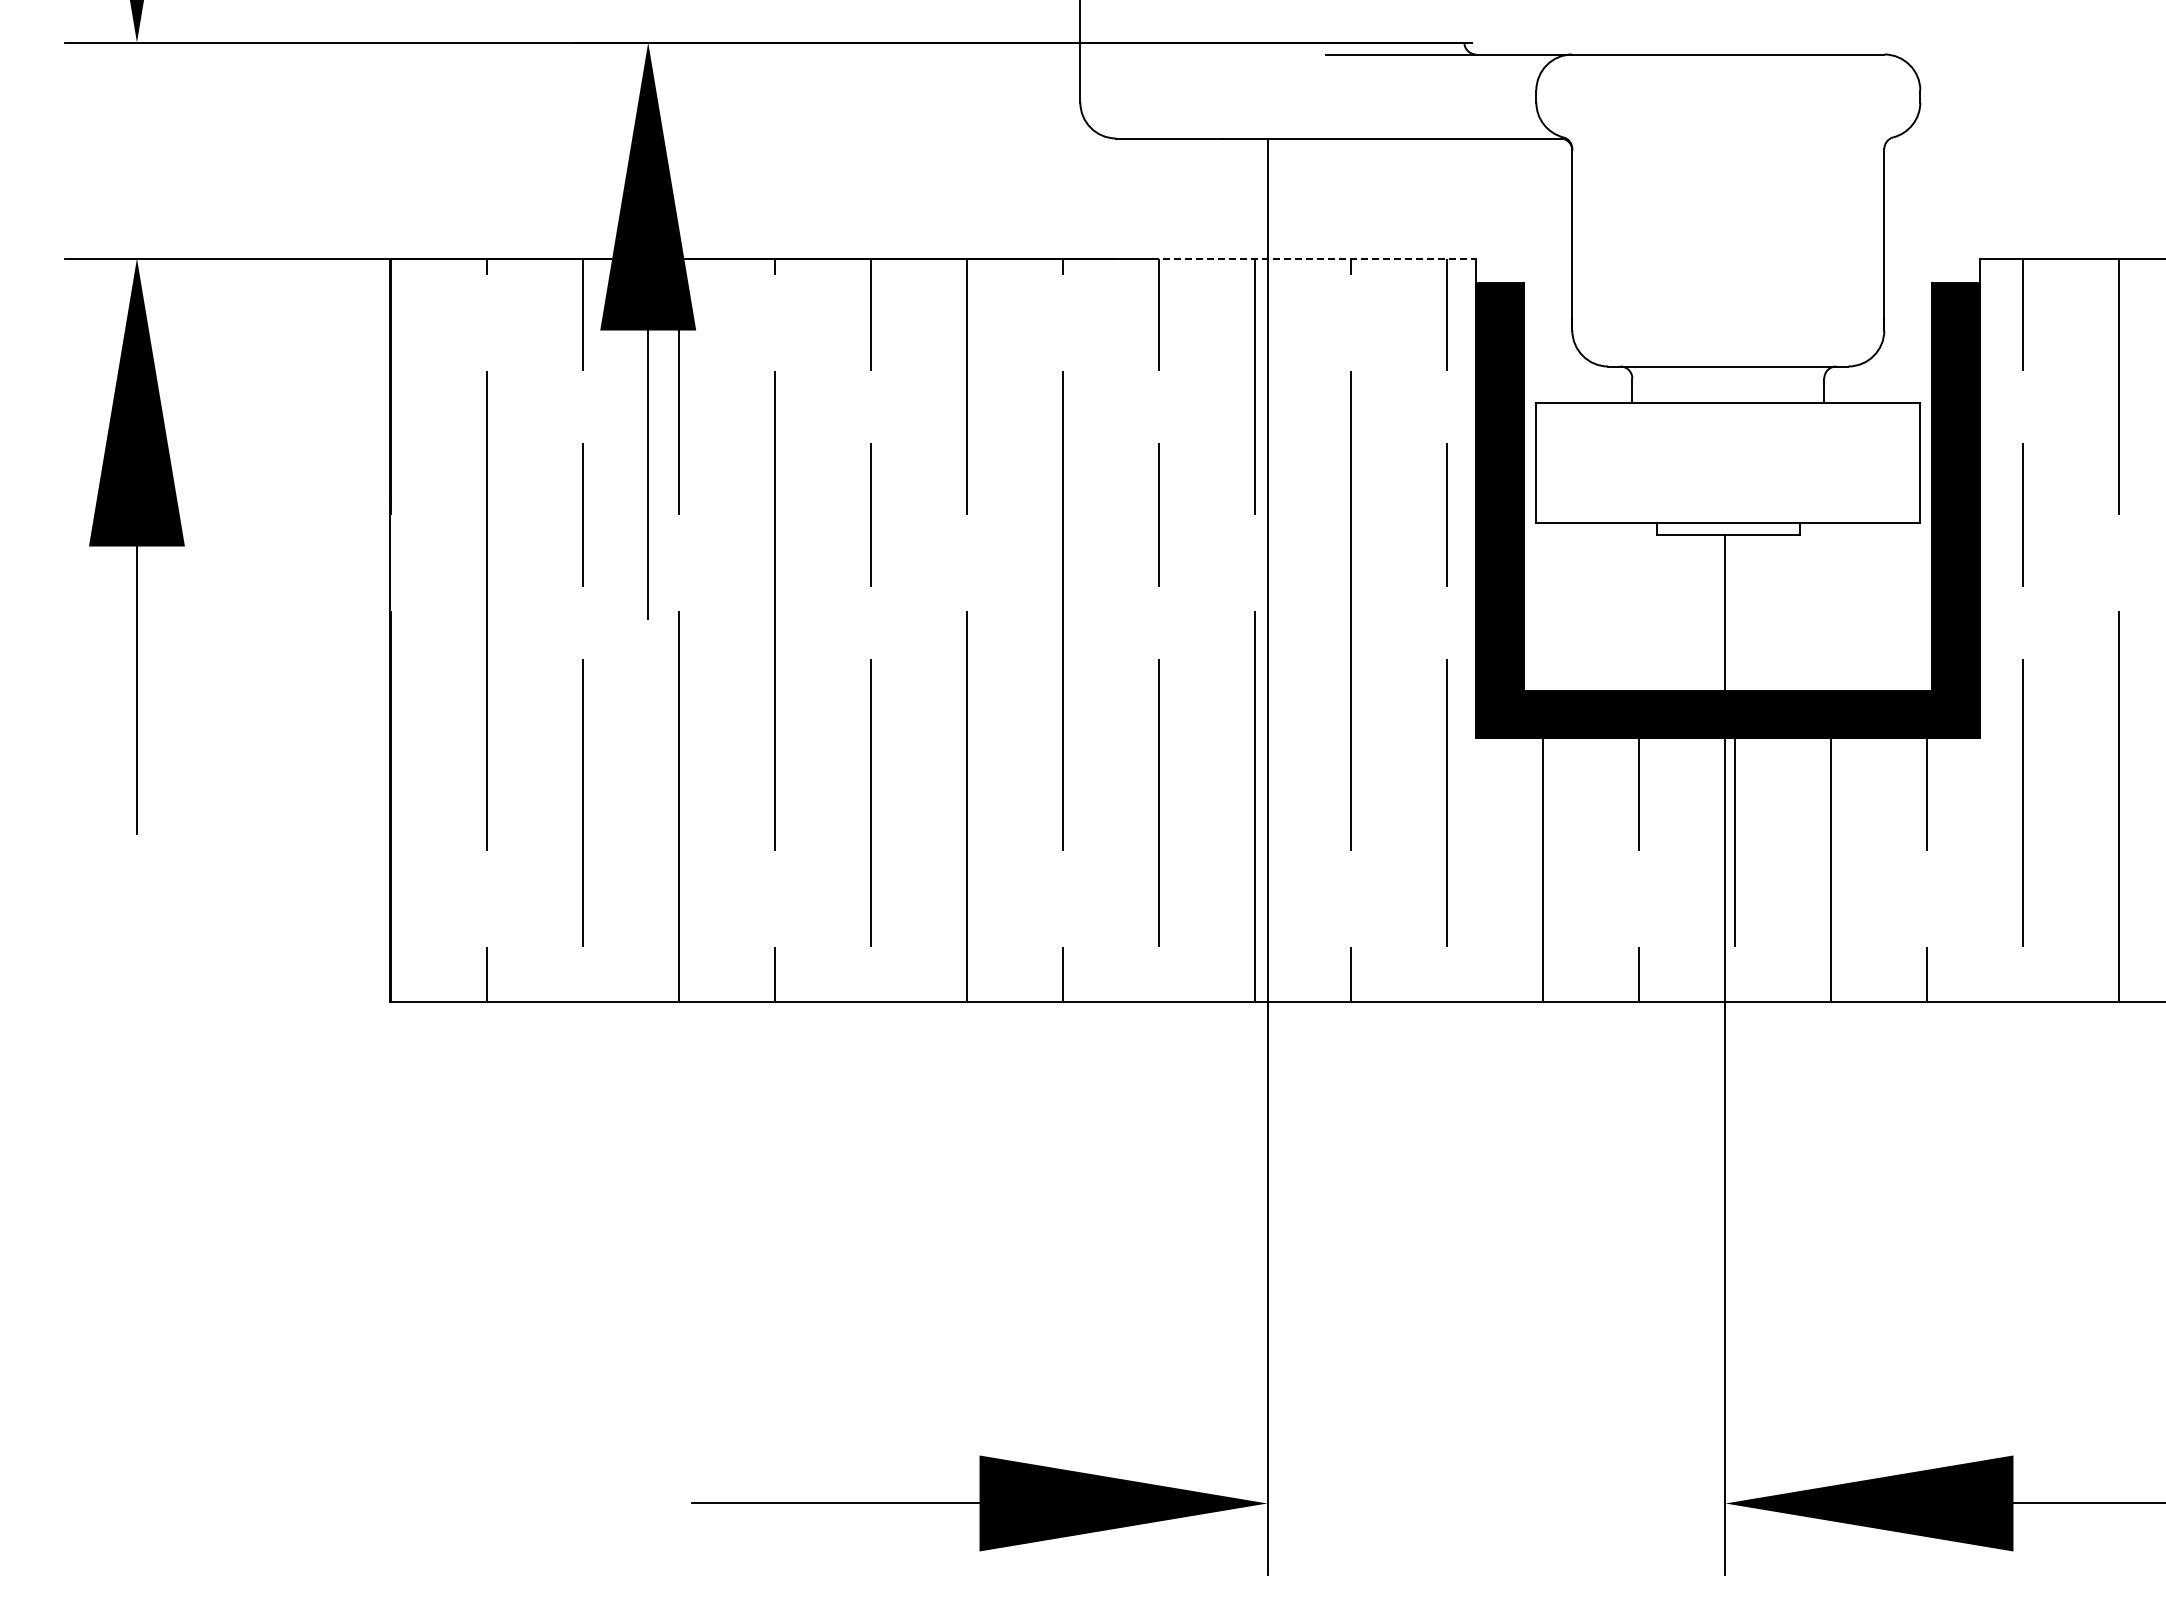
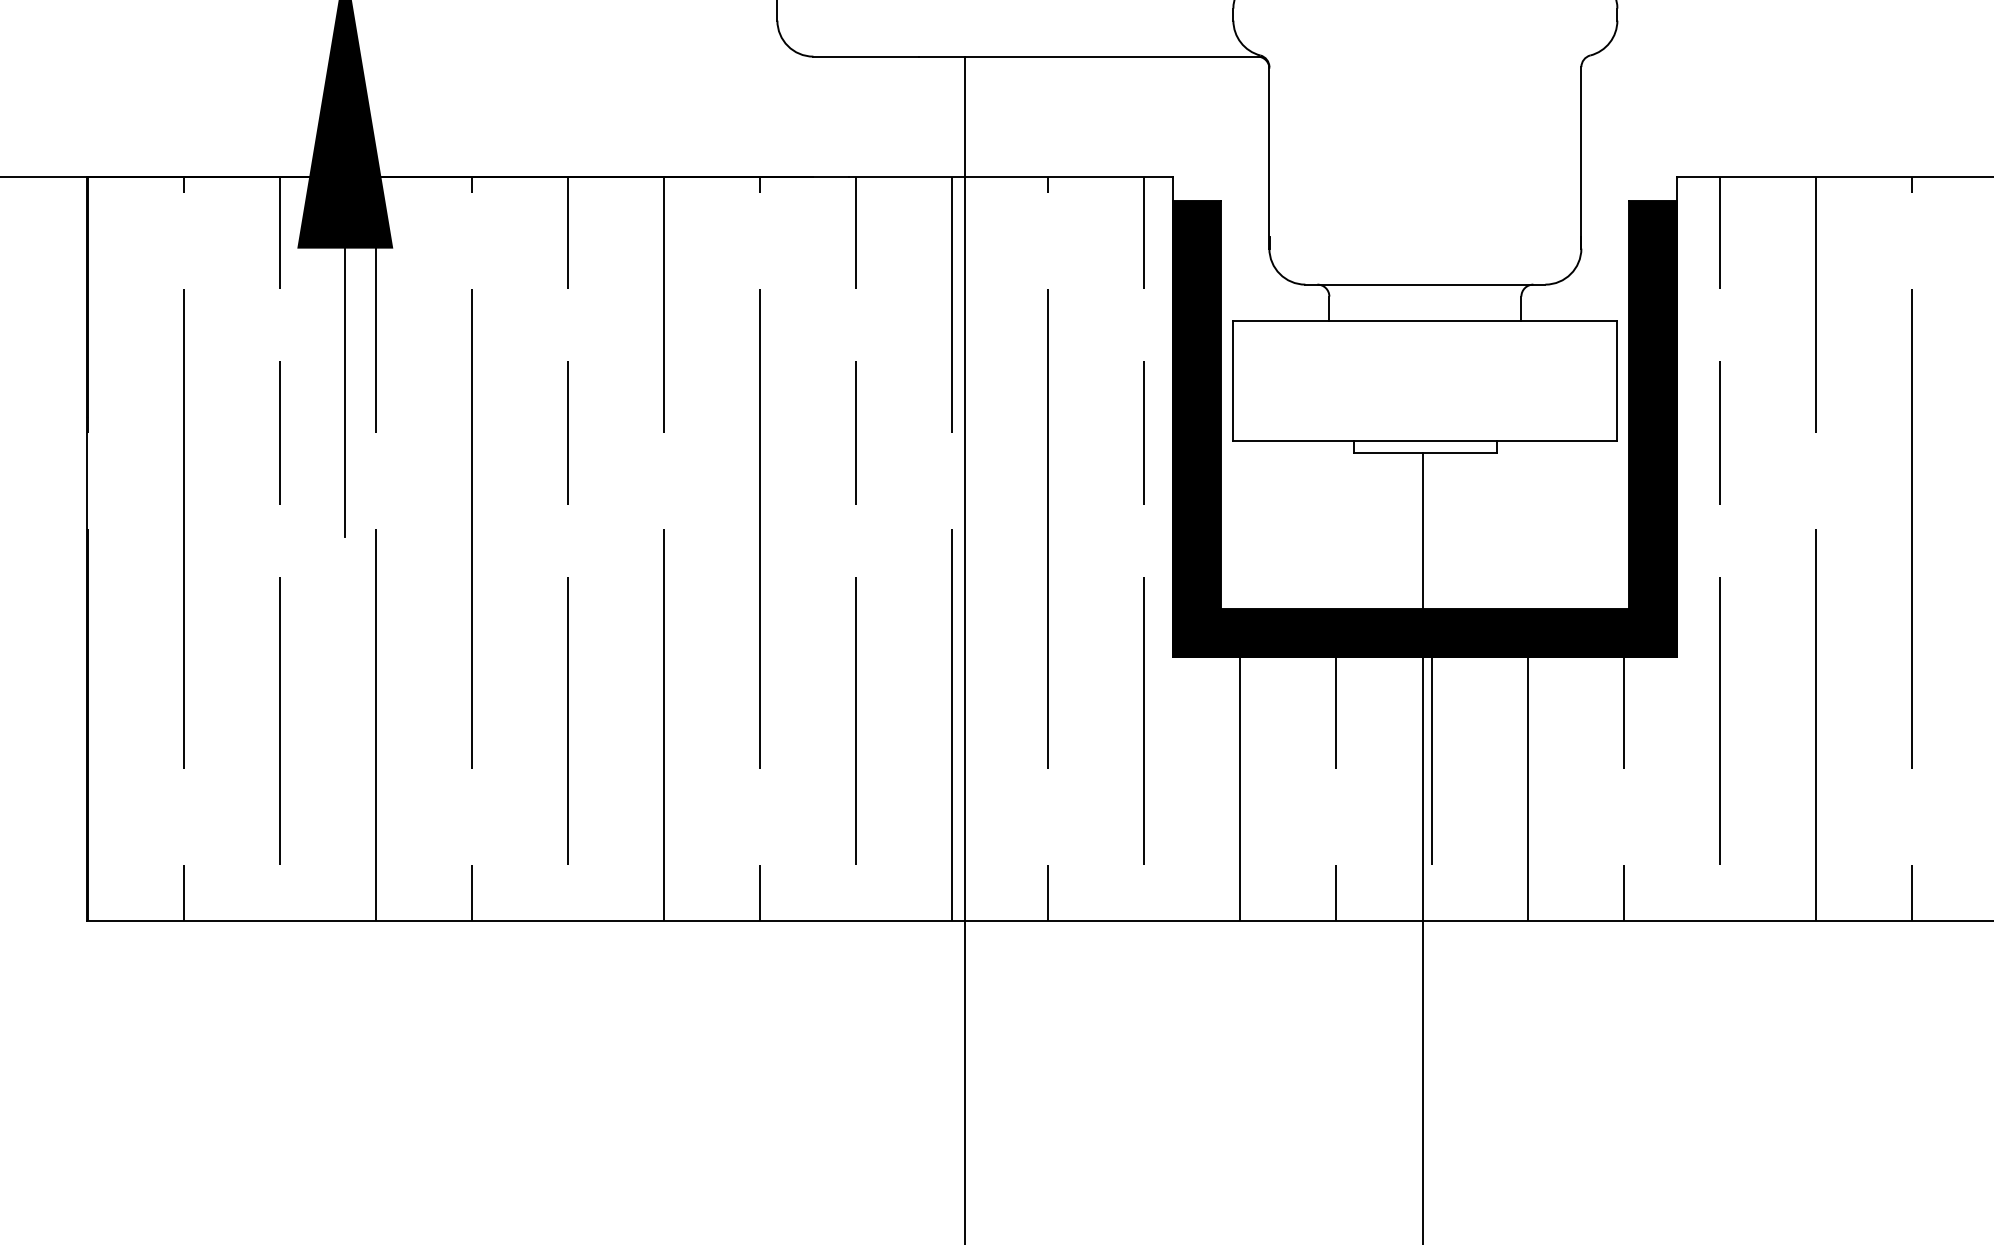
line: (1314, 258) -> (1011, 176), dashed -> solid

